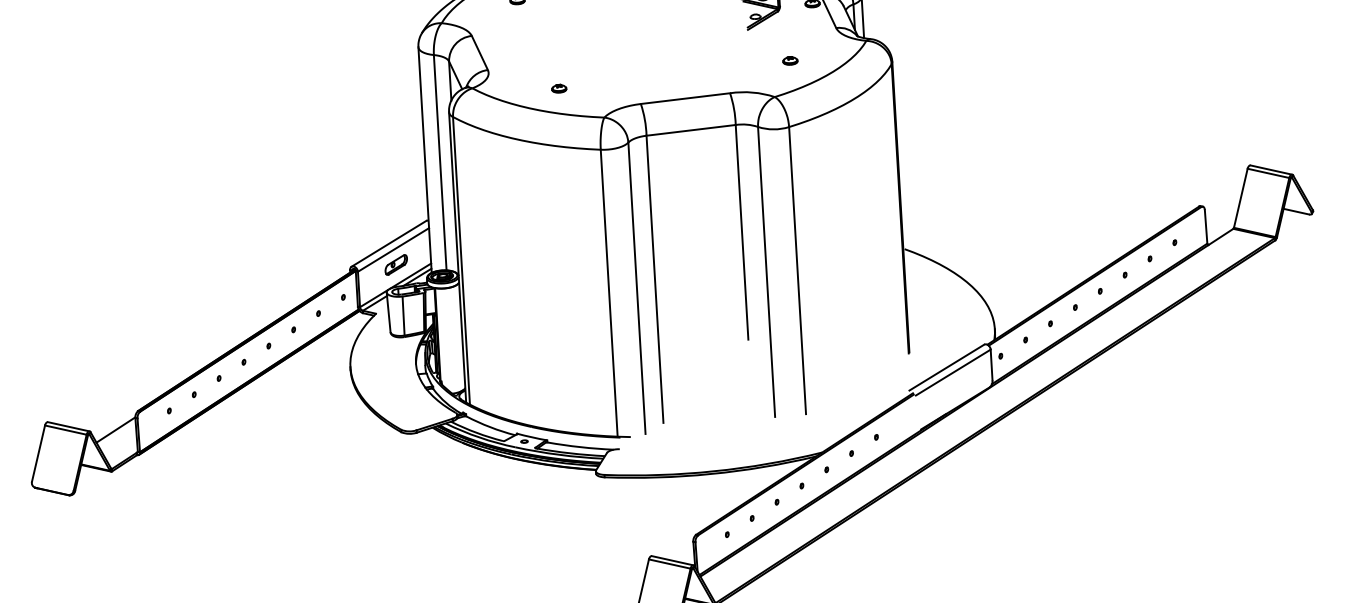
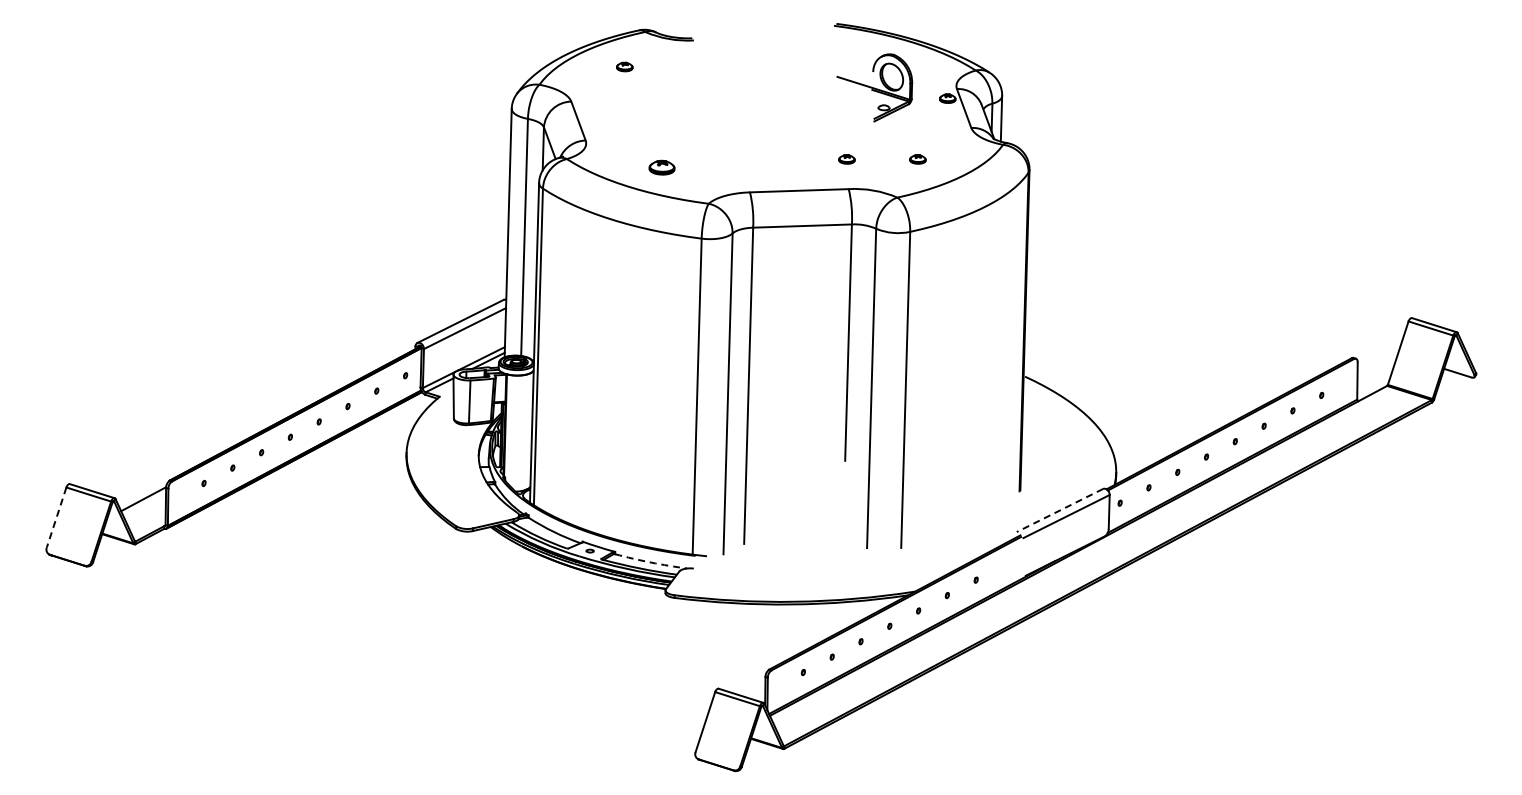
part: (725, 66) -> (846, 159), added
part: (558, 88) -> (661, 167), size x1.6
part: (396, 265) -> (466, 345), removed
line: (946, 367) -> (1059, 510), solid -> dashed
arc: (580, 447) -> (650, 562), solid -> dashed
line: (38, 453) -> (56, 517), solid -> dashed

